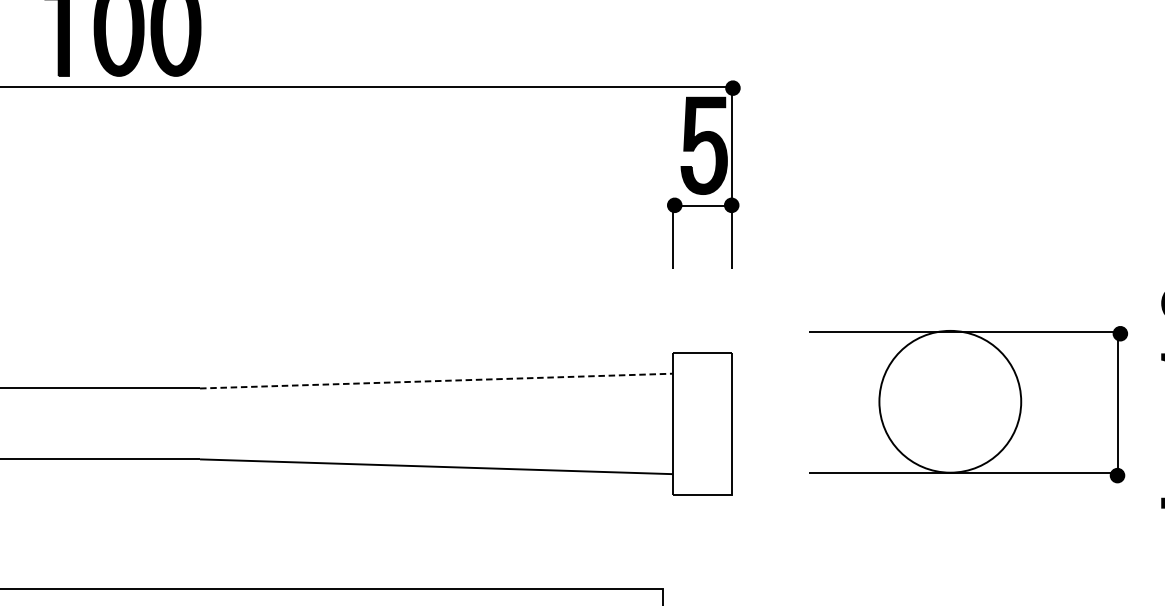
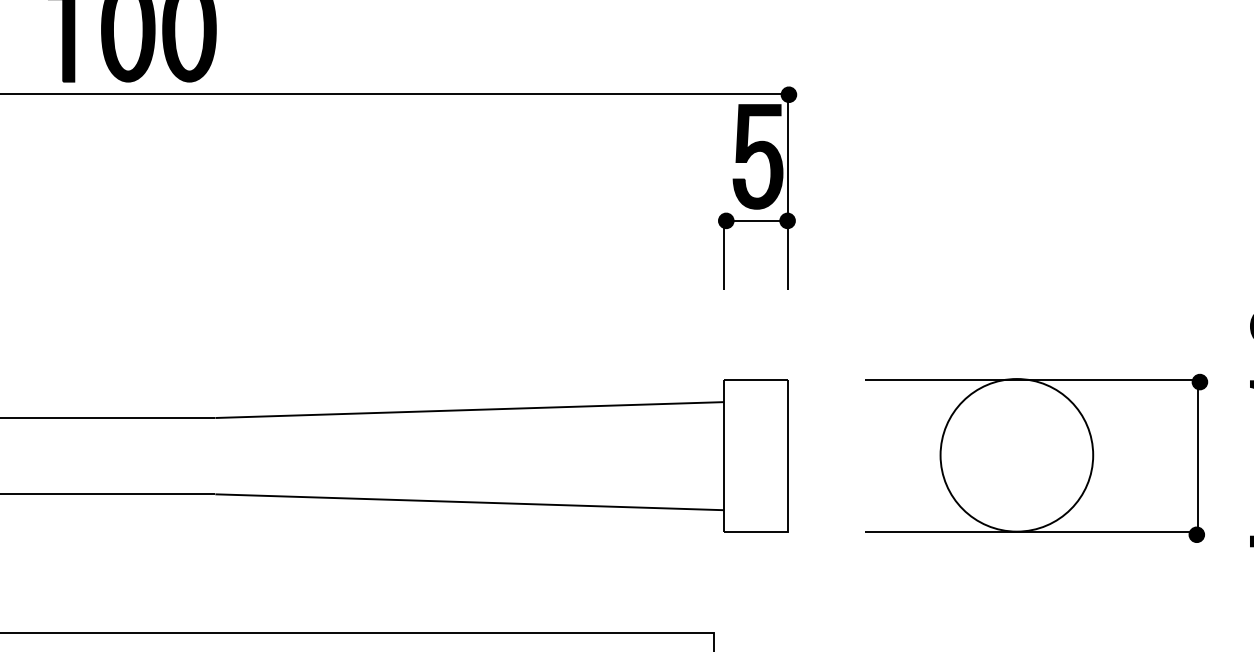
line: (437, 381) -> (470, 410), dashed -> solid
part: (968, 403) -> (1036, 457), moved

